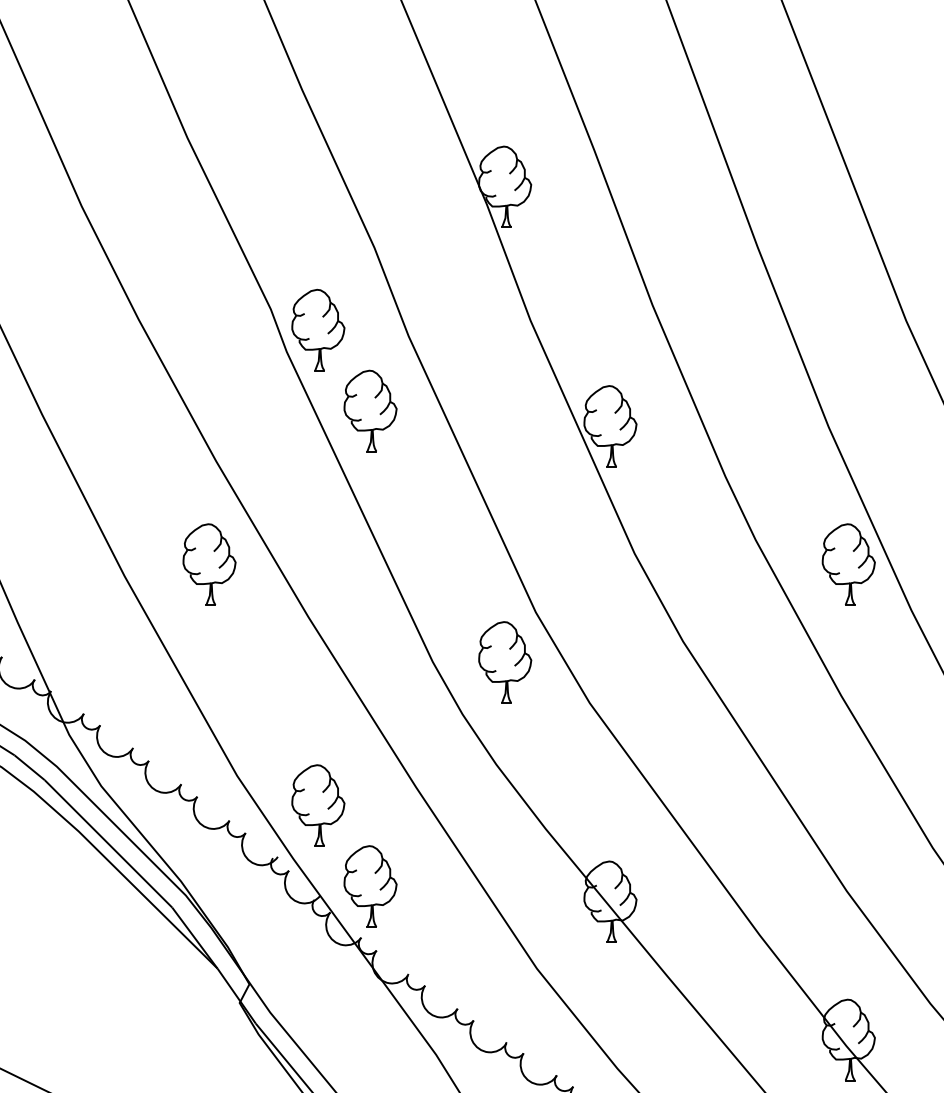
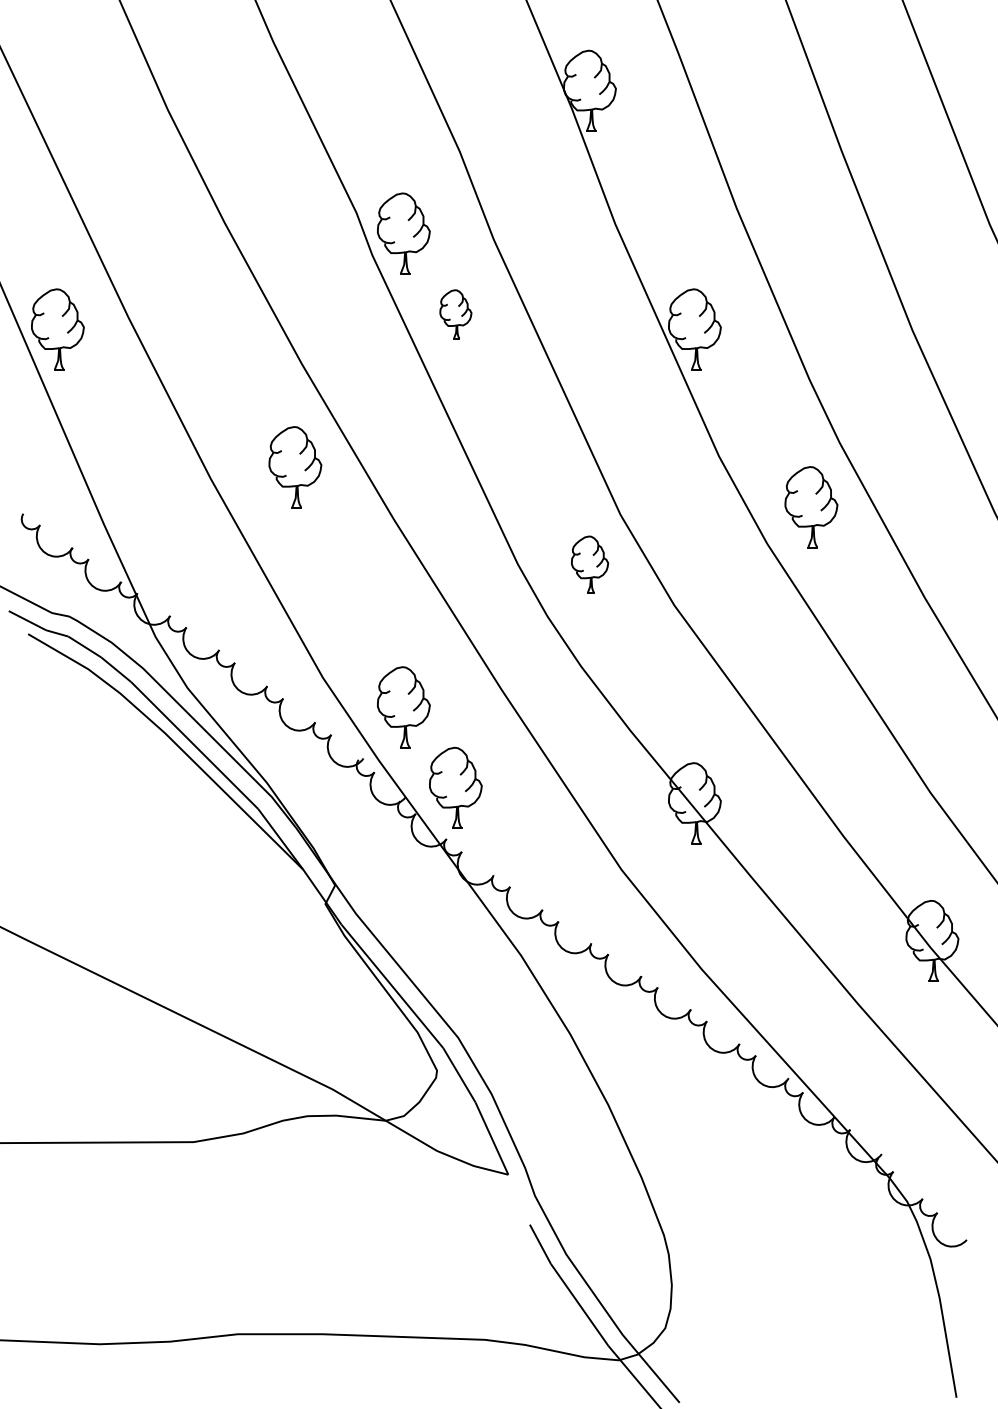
part: (370, 411) -> (455, 314), size x0.6
part: (848, 564) -> (811, 507), moved
part: (504, 662) -> (589, 564), size x0.7

